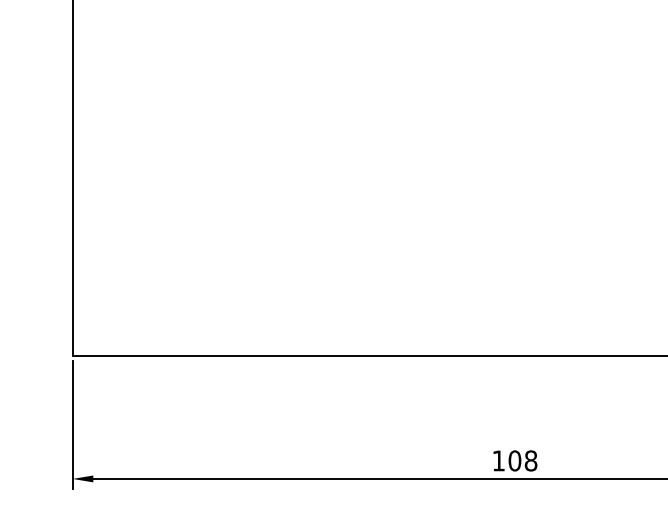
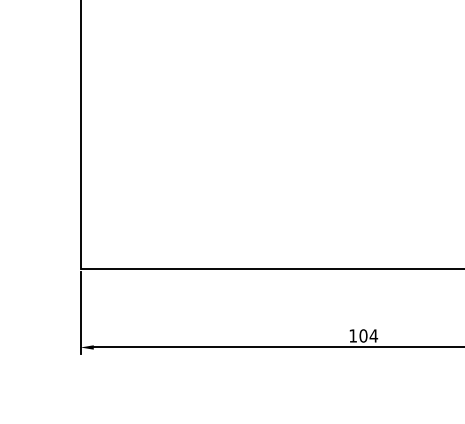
text: (530, 460) -> (373, 335), 108 -> 104

